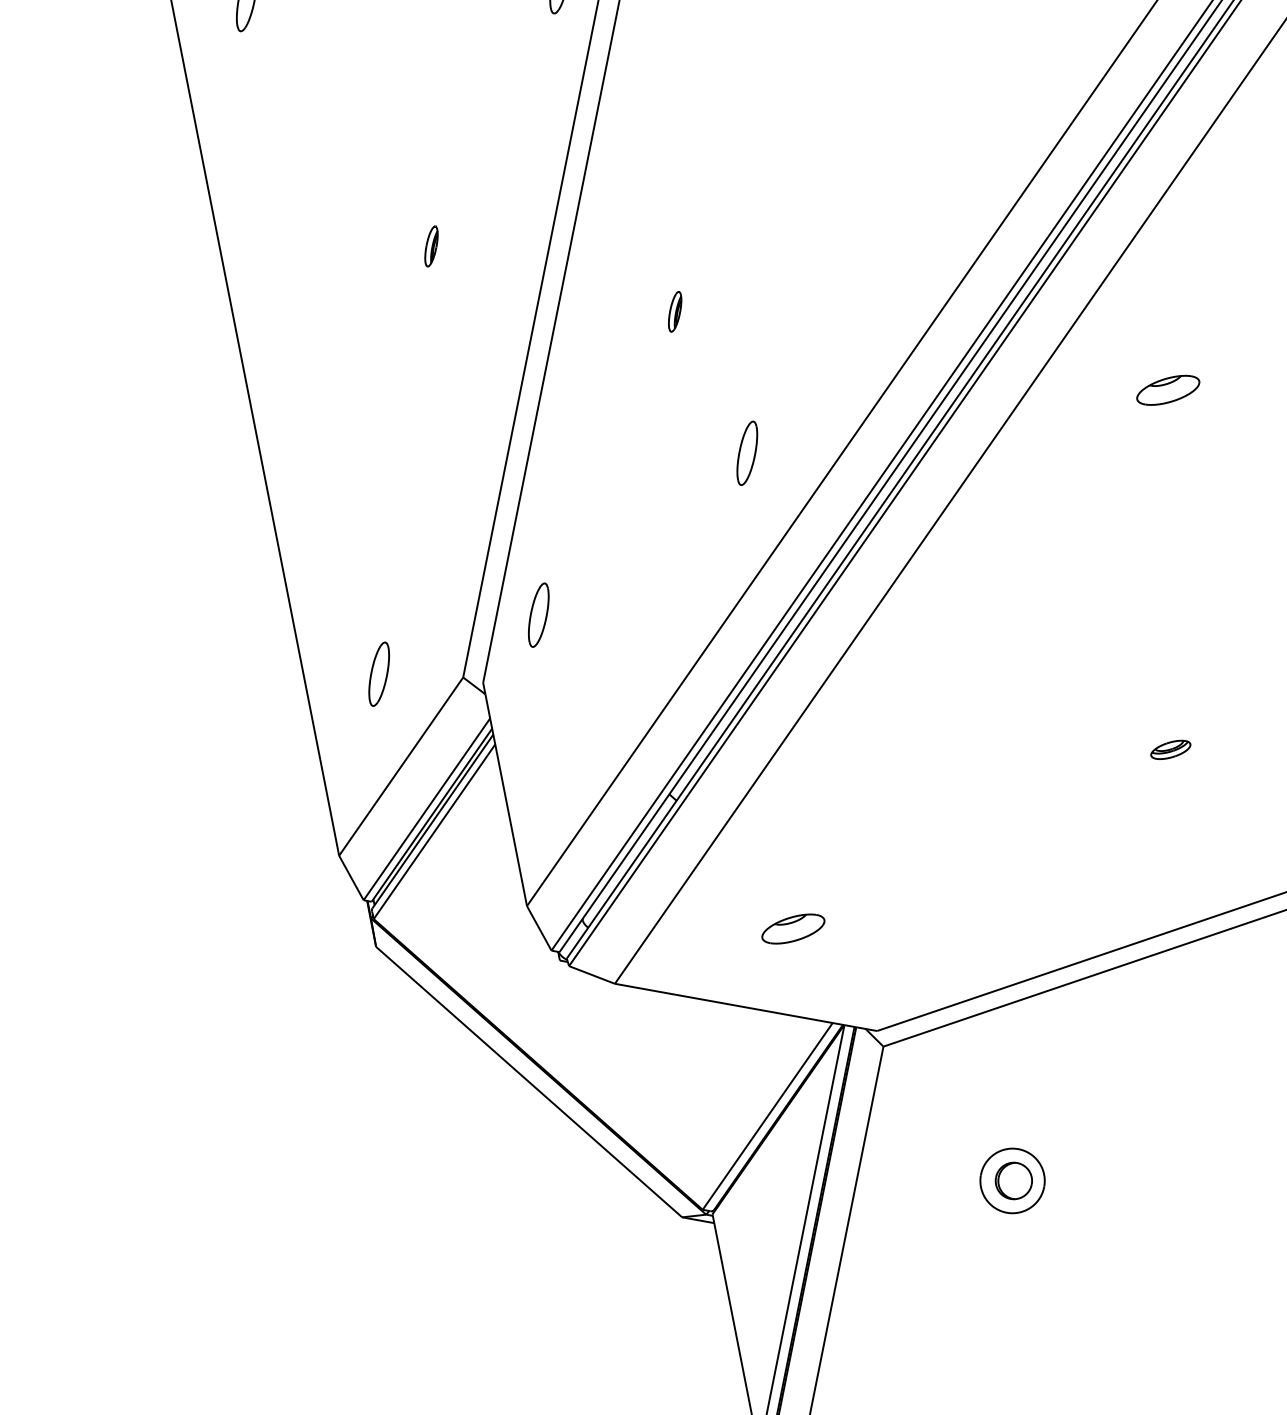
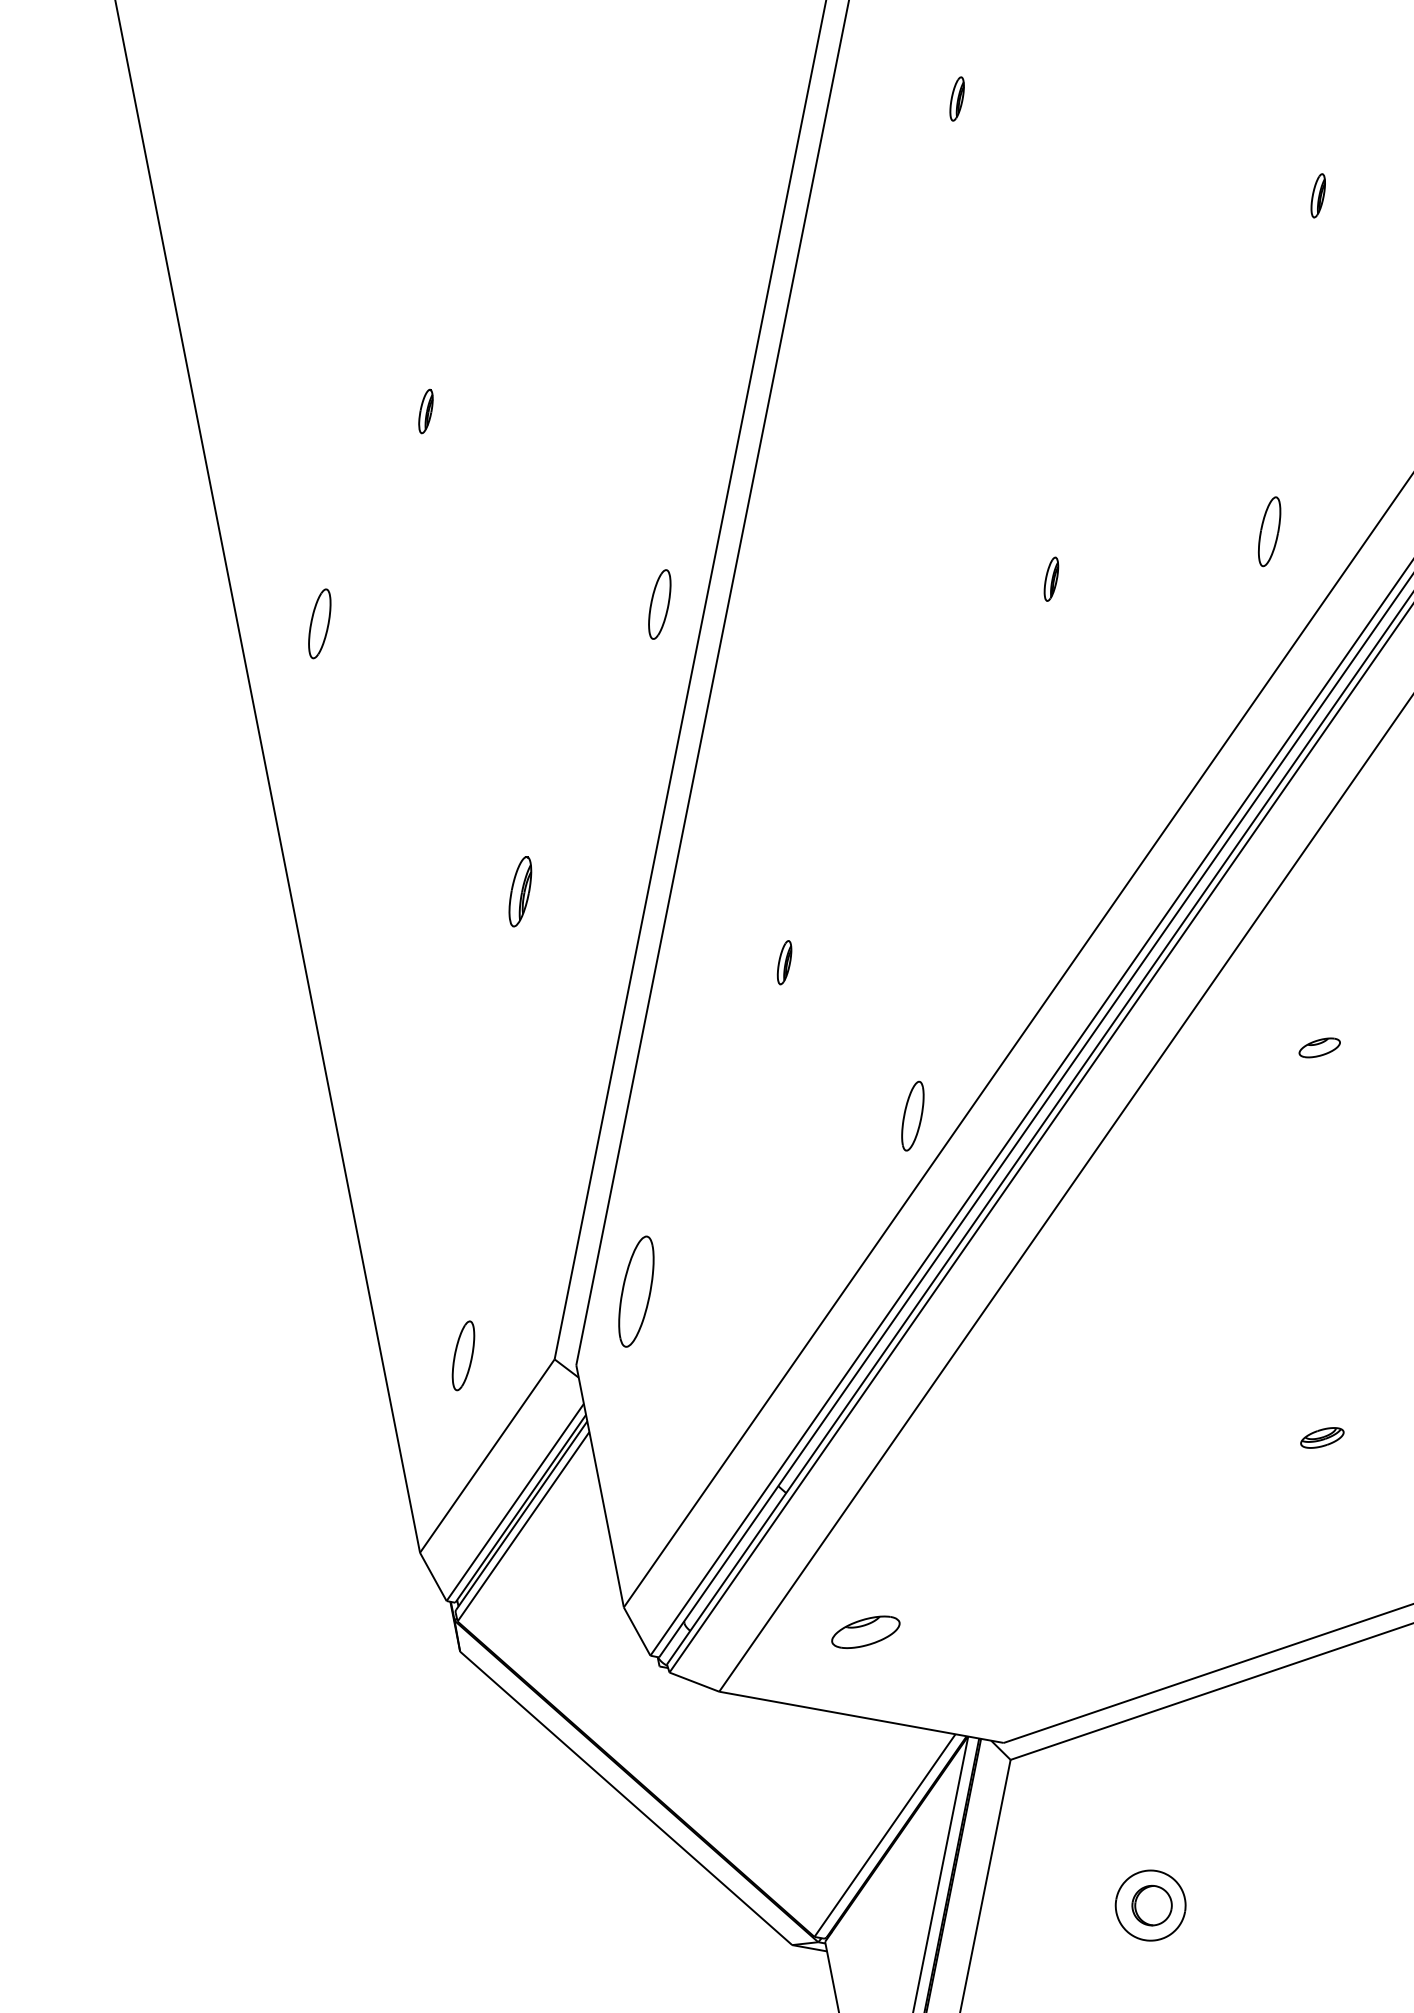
part: (430, 246) -> (519, 891), size x1.6
part: (1168, 390) -> (1319, 1047), size x0.6
part: (746, 452) -> (912, 1115), moved
part: (538, 614) -> (636, 1291), size x1.6
part: (793, 928) -> (865, 1631), moved

